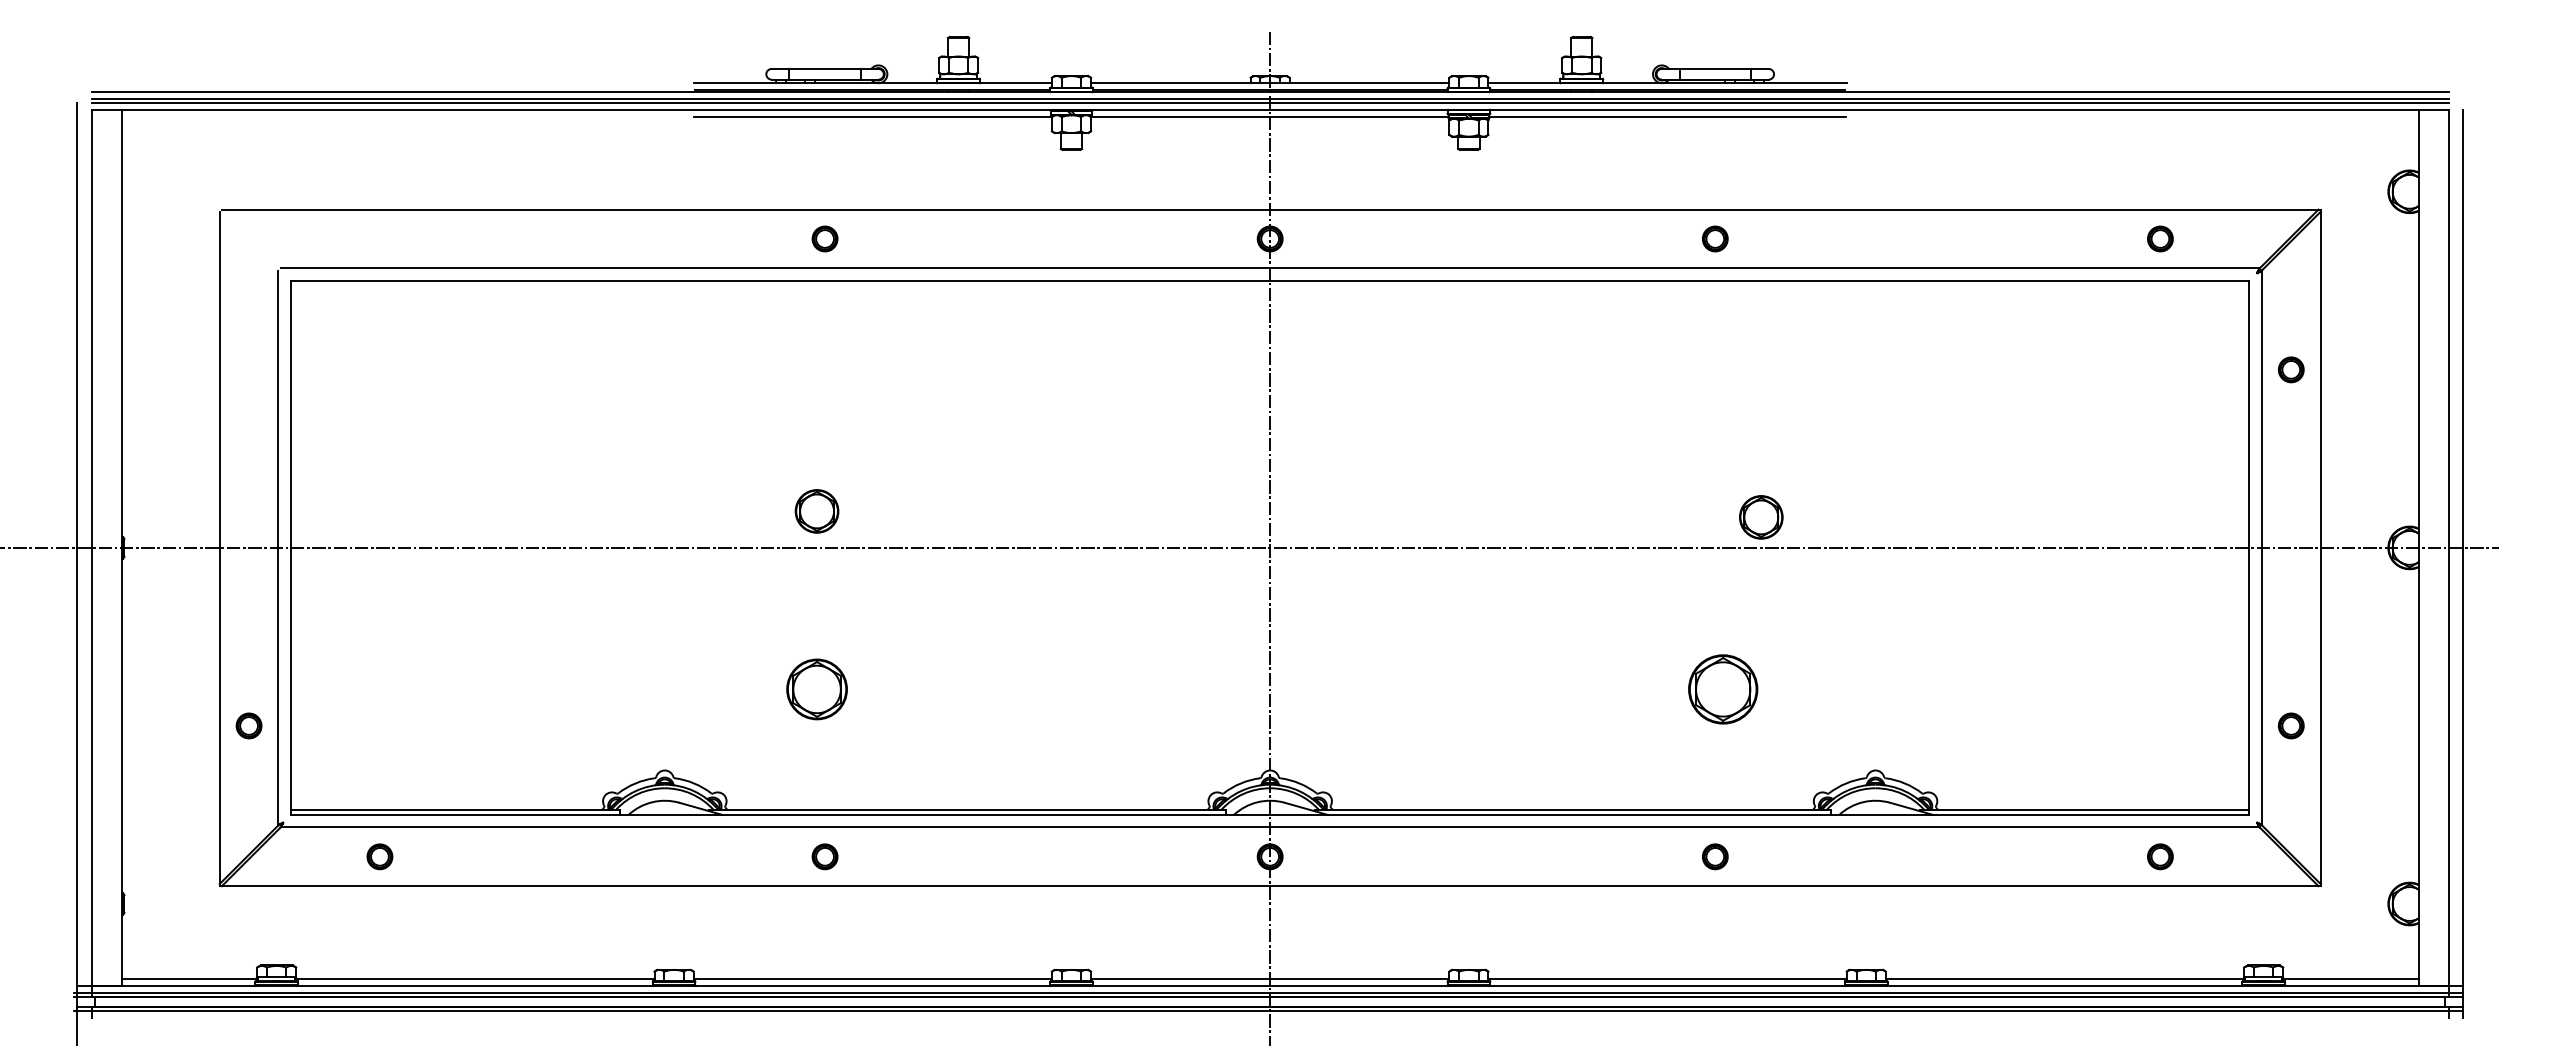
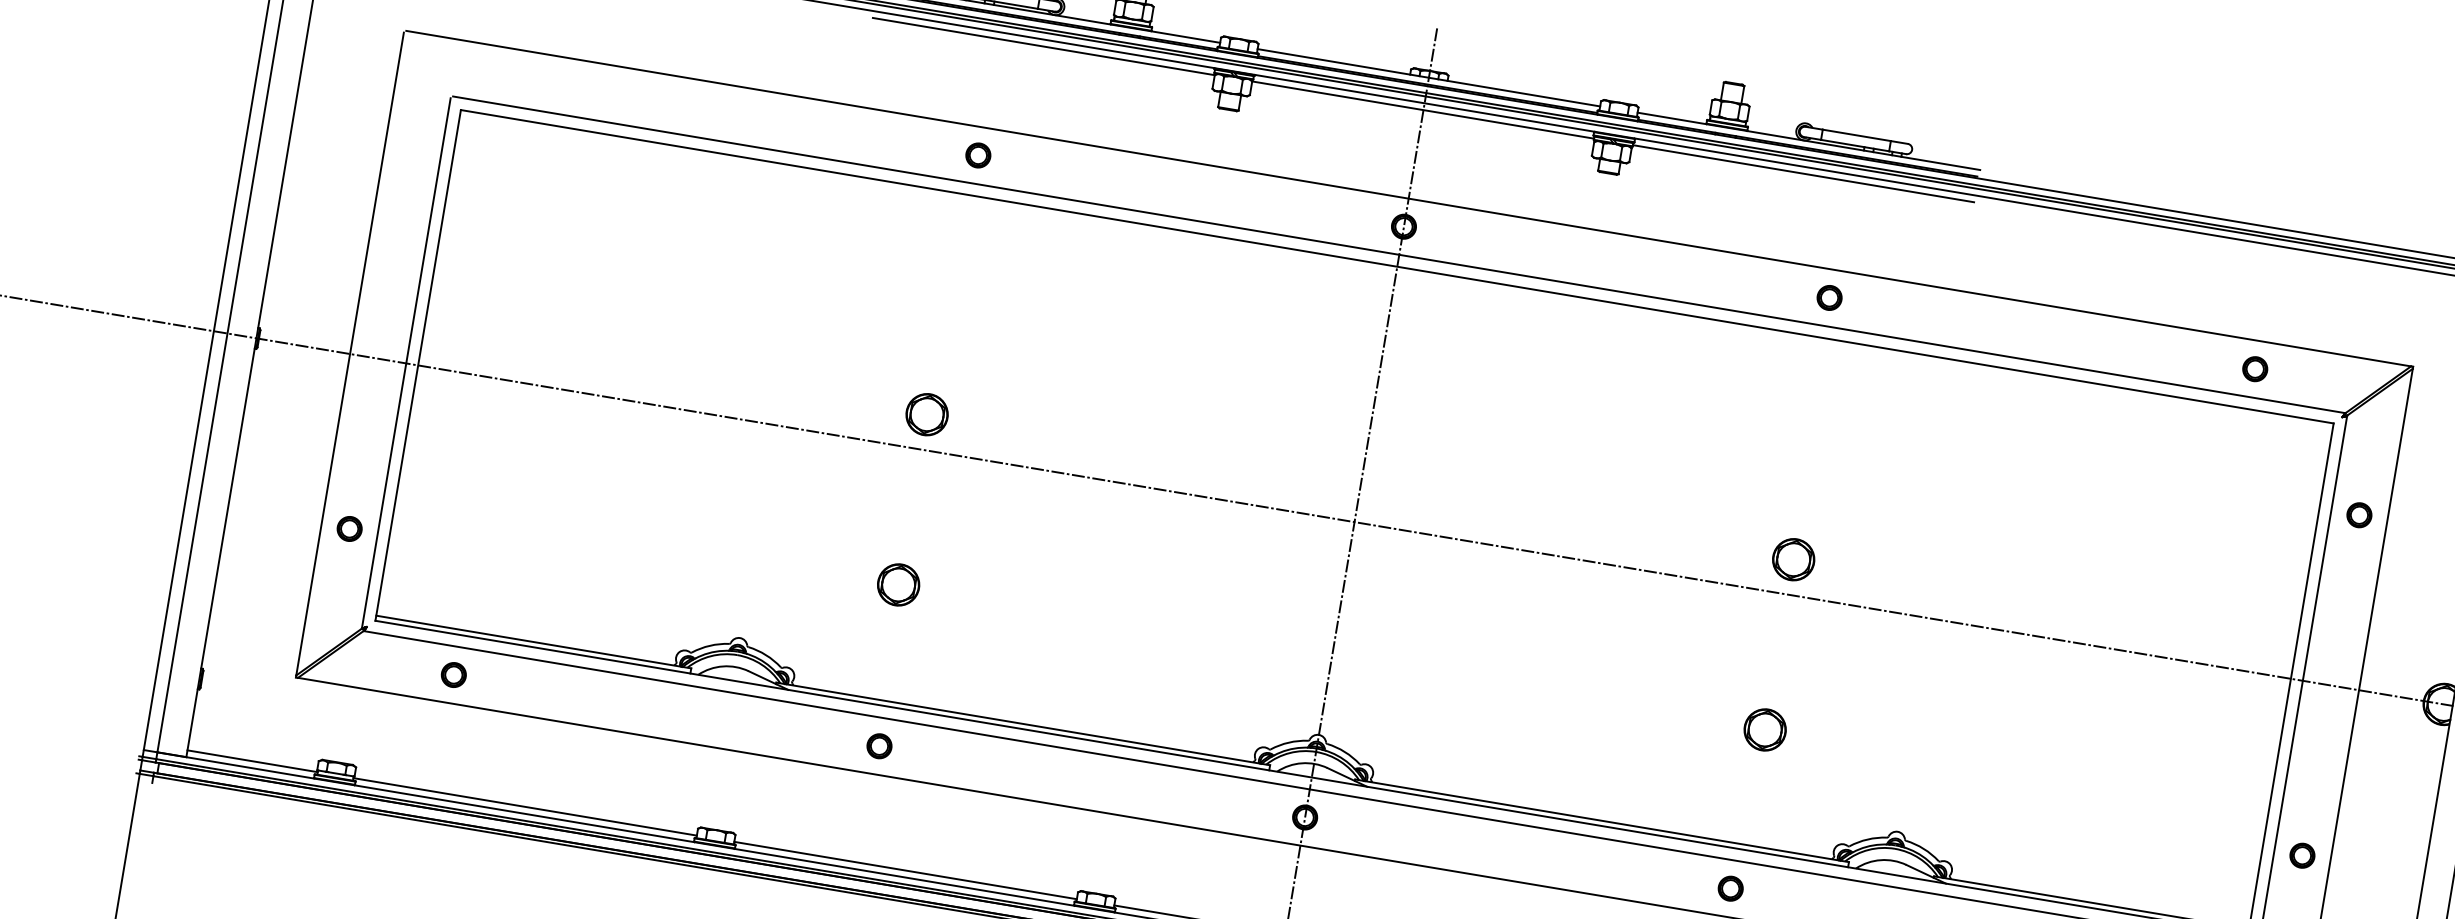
part: (1761, 517) -> (1793, 559), moved
part: (816, 689) -> (898, 584), size x0.71
part: (1723, 689) -> (1765, 730), size x0.62

